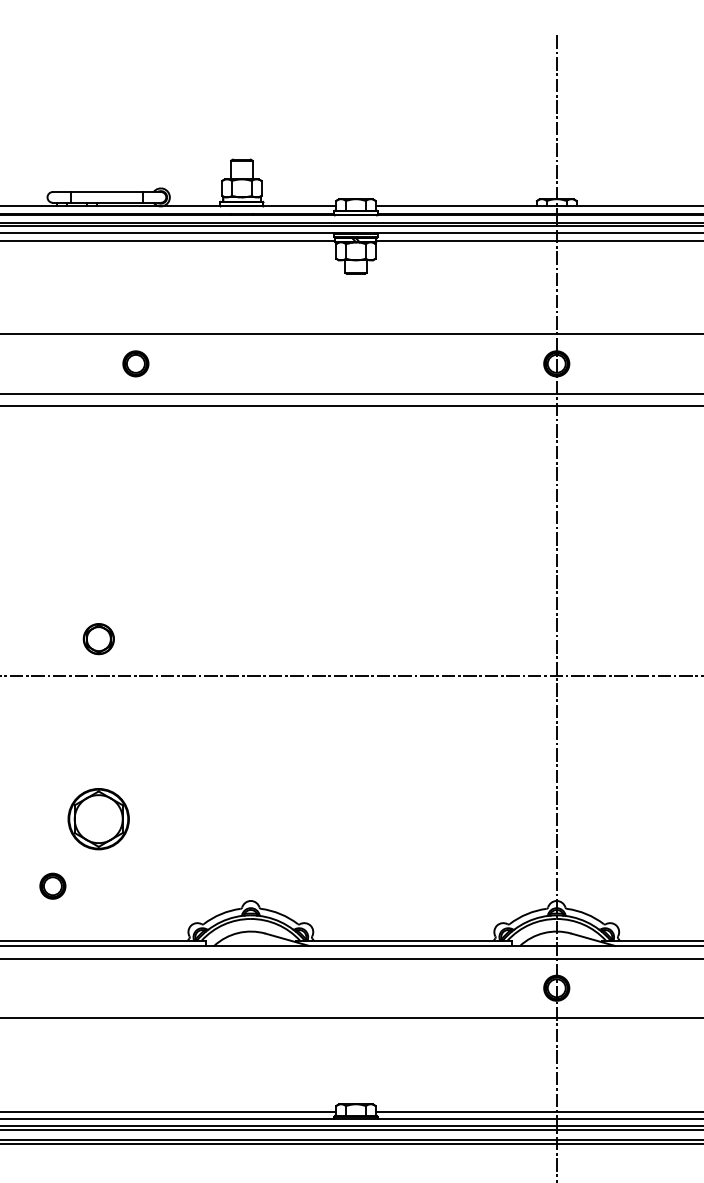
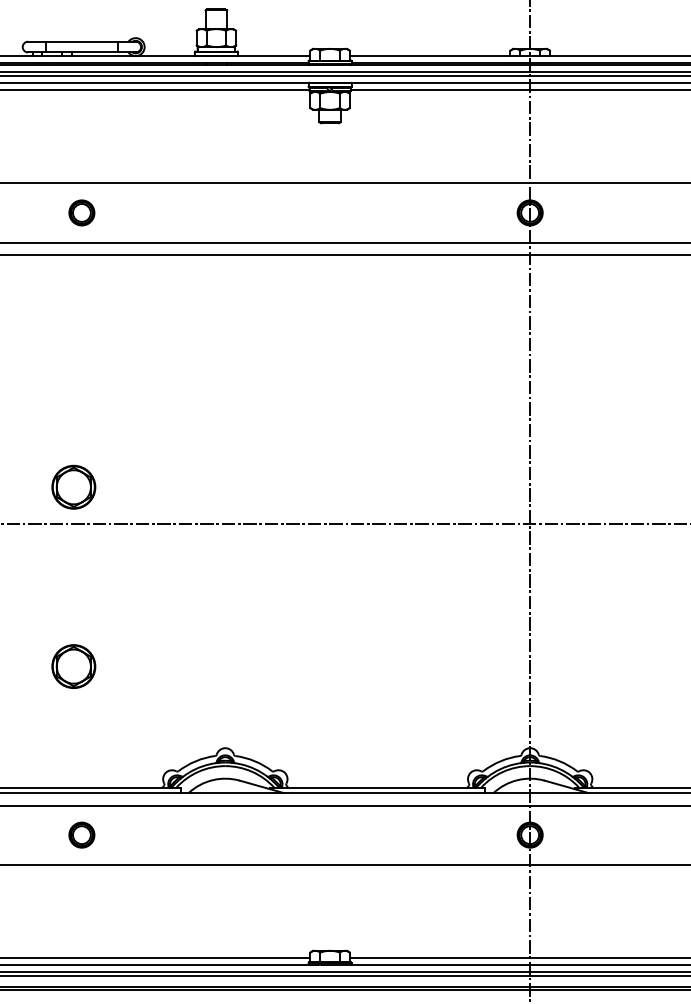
part: (135, 363) -> (81, 212), moved
part: (98, 638) -> (73, 486), size x1.43
part: (98, 818) -> (73, 665), size x0.71
part: (52, 885) -> (81, 834), moved

